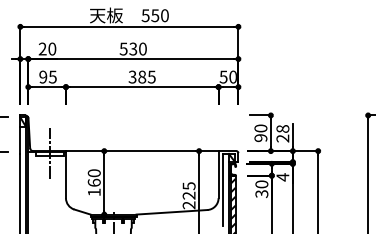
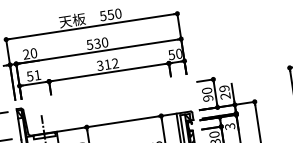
text: (47, 76) -> (33, 75), 95 -> 51
text: (146, 76) -> (111, 63), 385 -> 312
text: (282, 128) -> (224, 88), 28 -> 29
text: (282, 177) -> (229, 126), 4 -> 3

